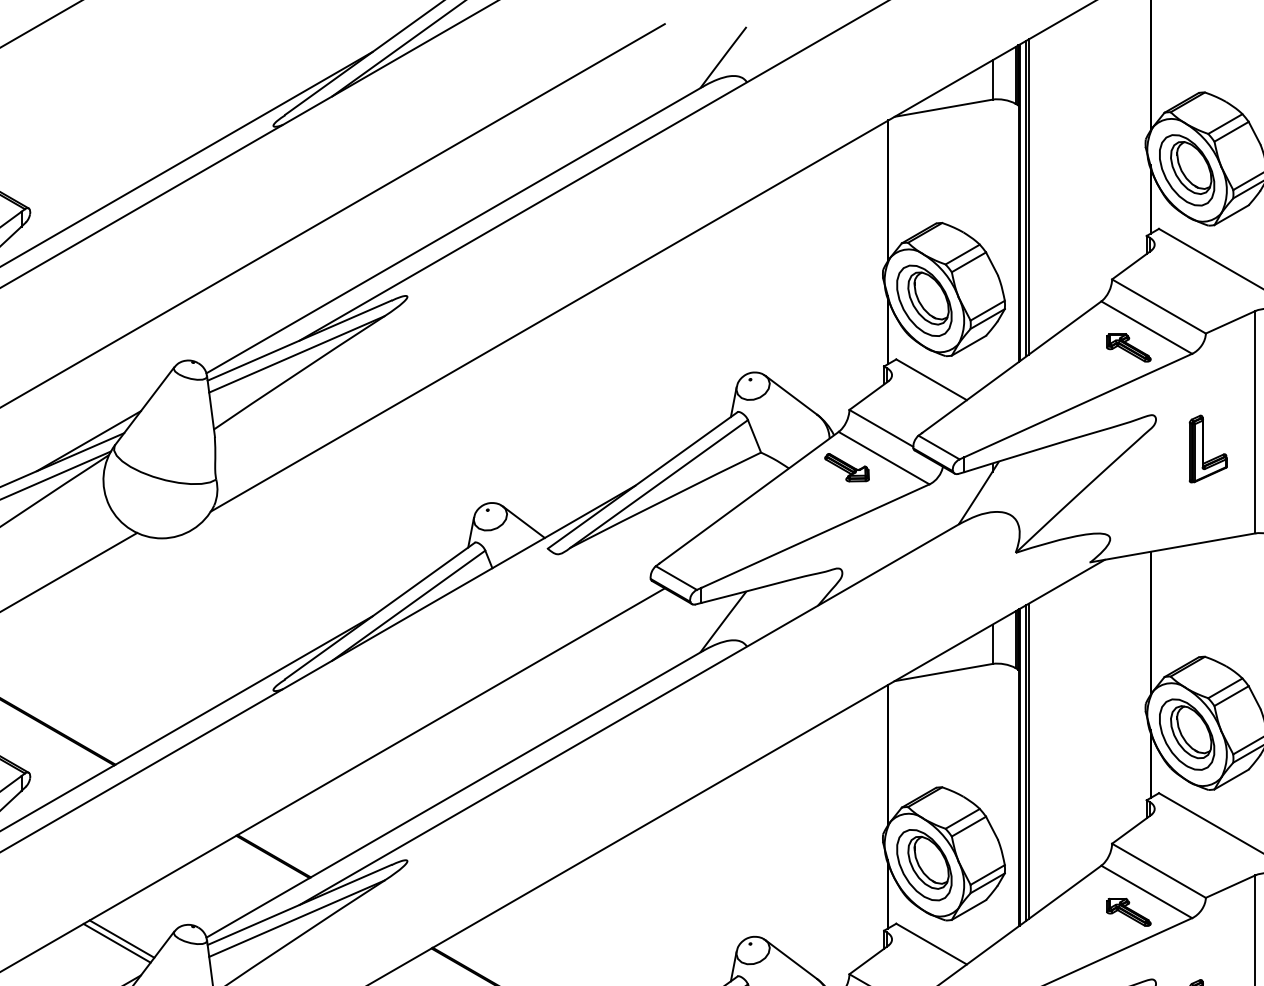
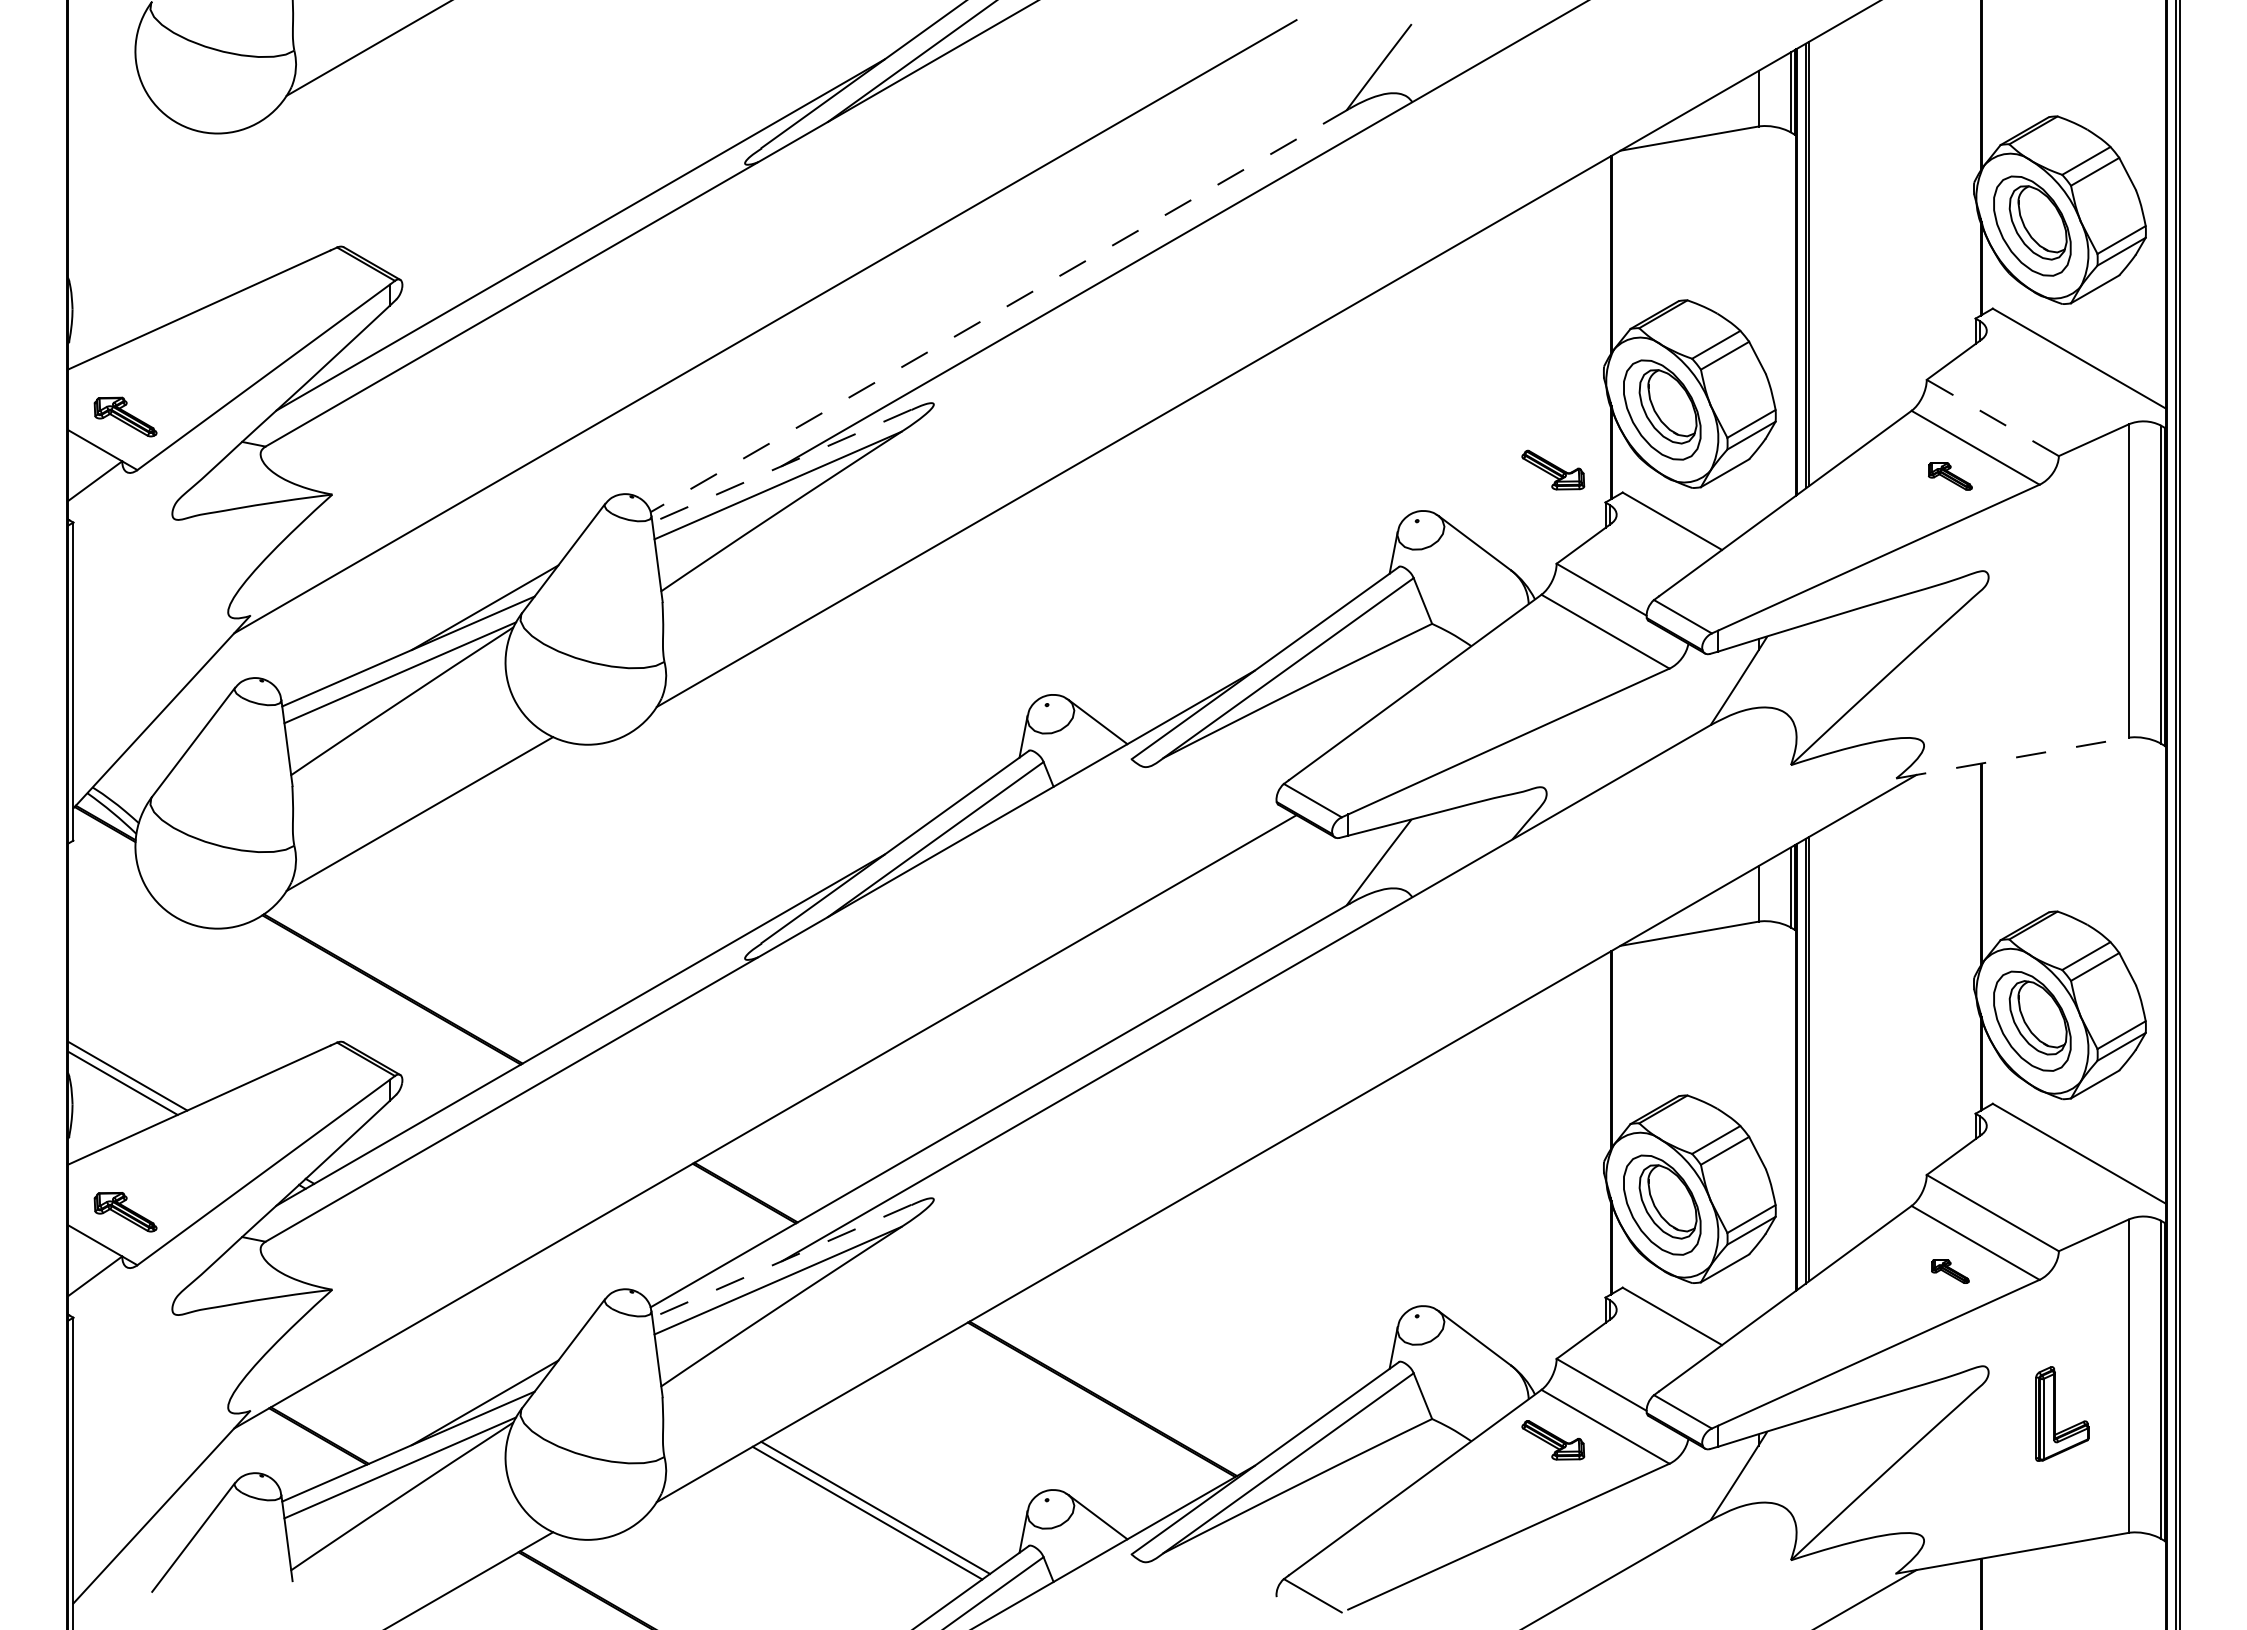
line: (454, 230) -> (999, 310), solid -> dashed
line: (1158, 306) -> (1992, 417), solid -> dashed
line: (299, 340) -> (781, 466), solid -> dashed
part: (1128, 348) -> (1950, 476), size x0.7
part: (1203, 448) -> (2055, 618), removed
part: (847, 467) -> (1553, 469), moved
line: (1172, 548) -> (2012, 758), solid -> dashed
line: (299, 905) -> (781, 1261), solid -> dashed
part: (1128, 912) -> (1950, 1271), size x0.6
line: (121, 939) -> (531, 1309), removed
line: (116, 943) -> (524, 1315), removed

